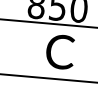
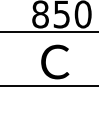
text: (60, 51) -> (55, 61), moved

